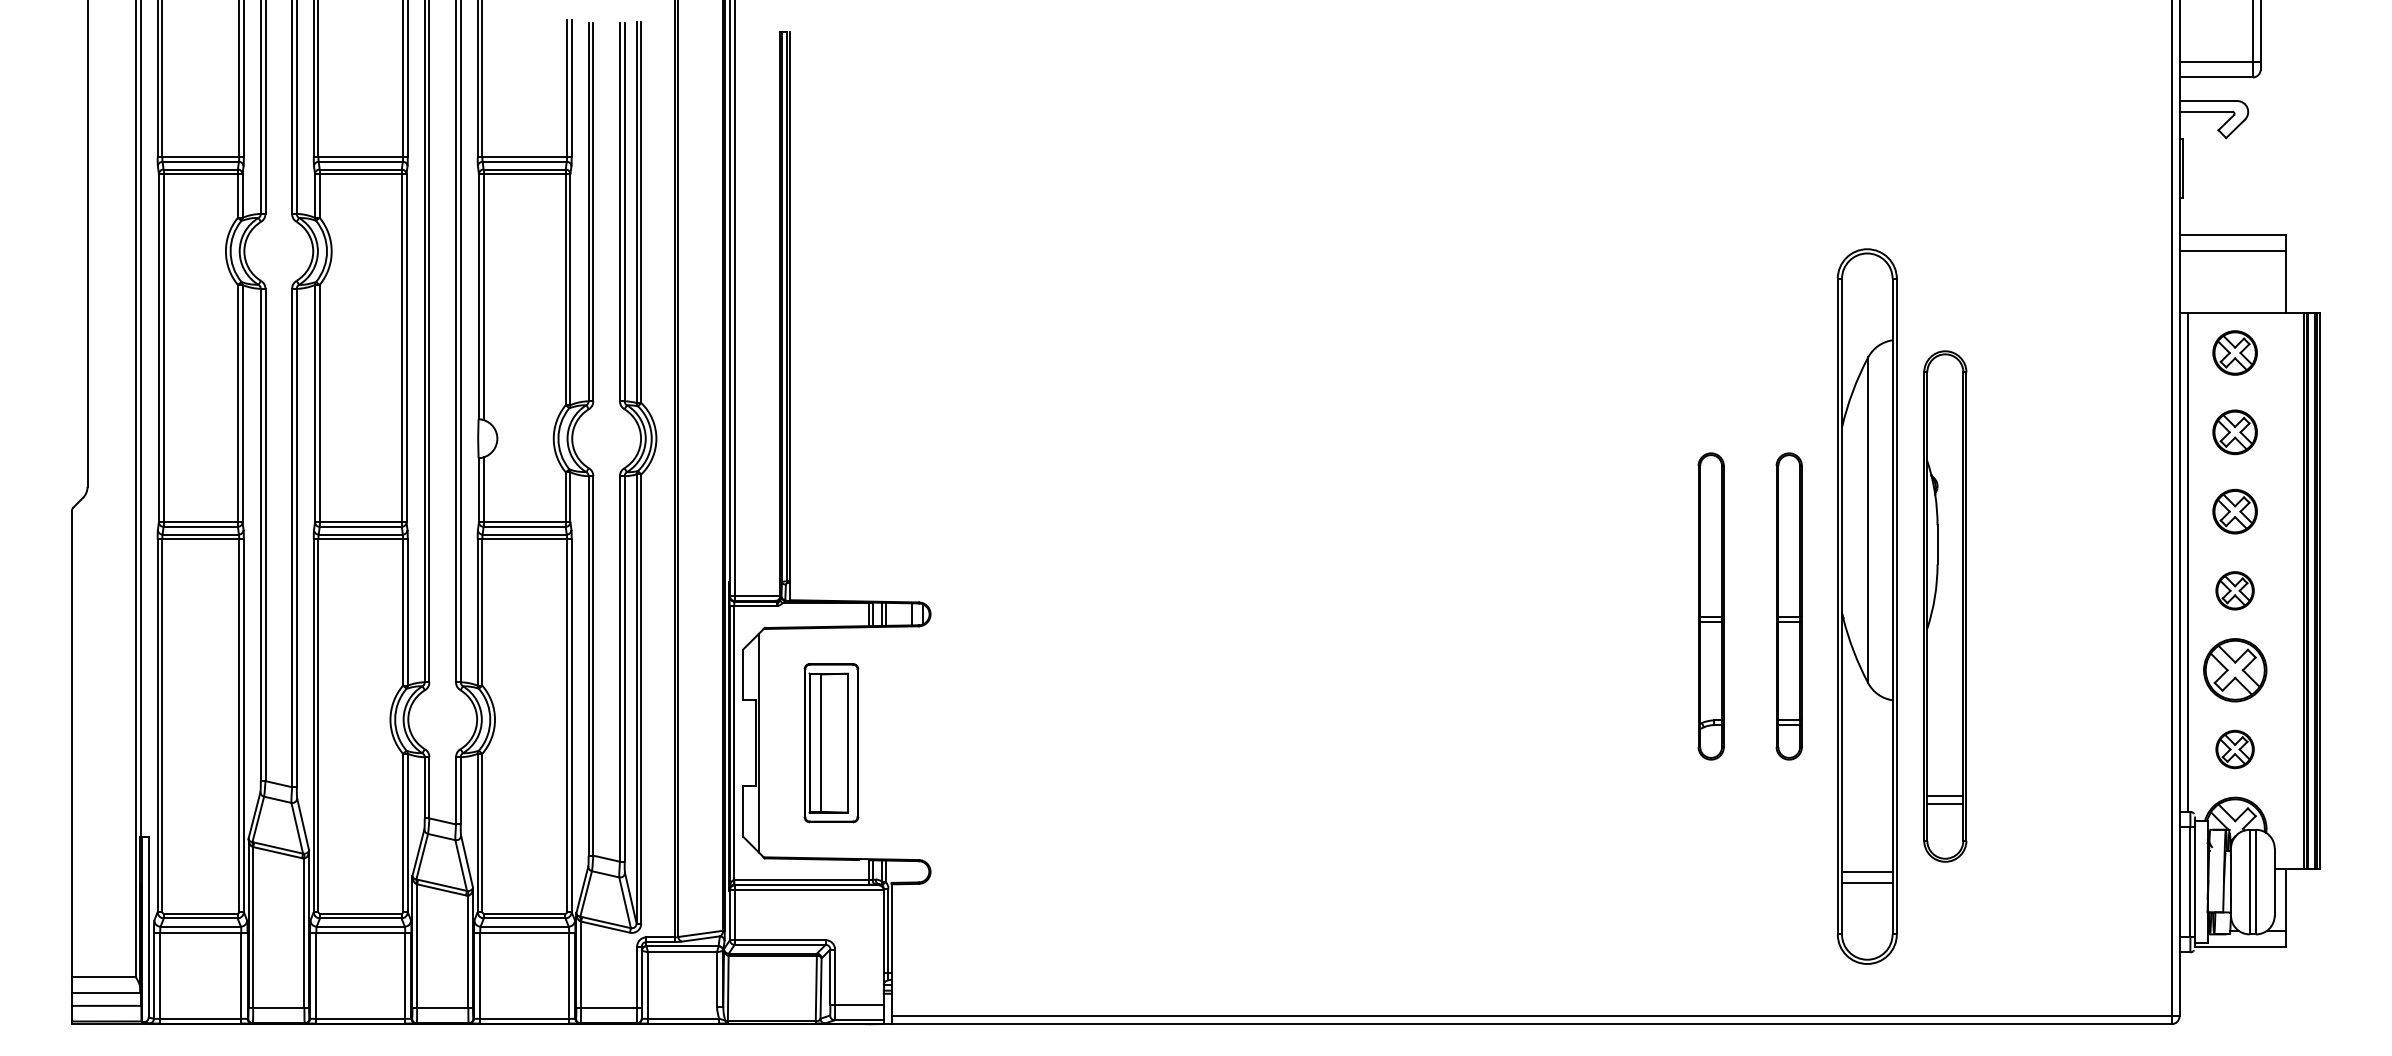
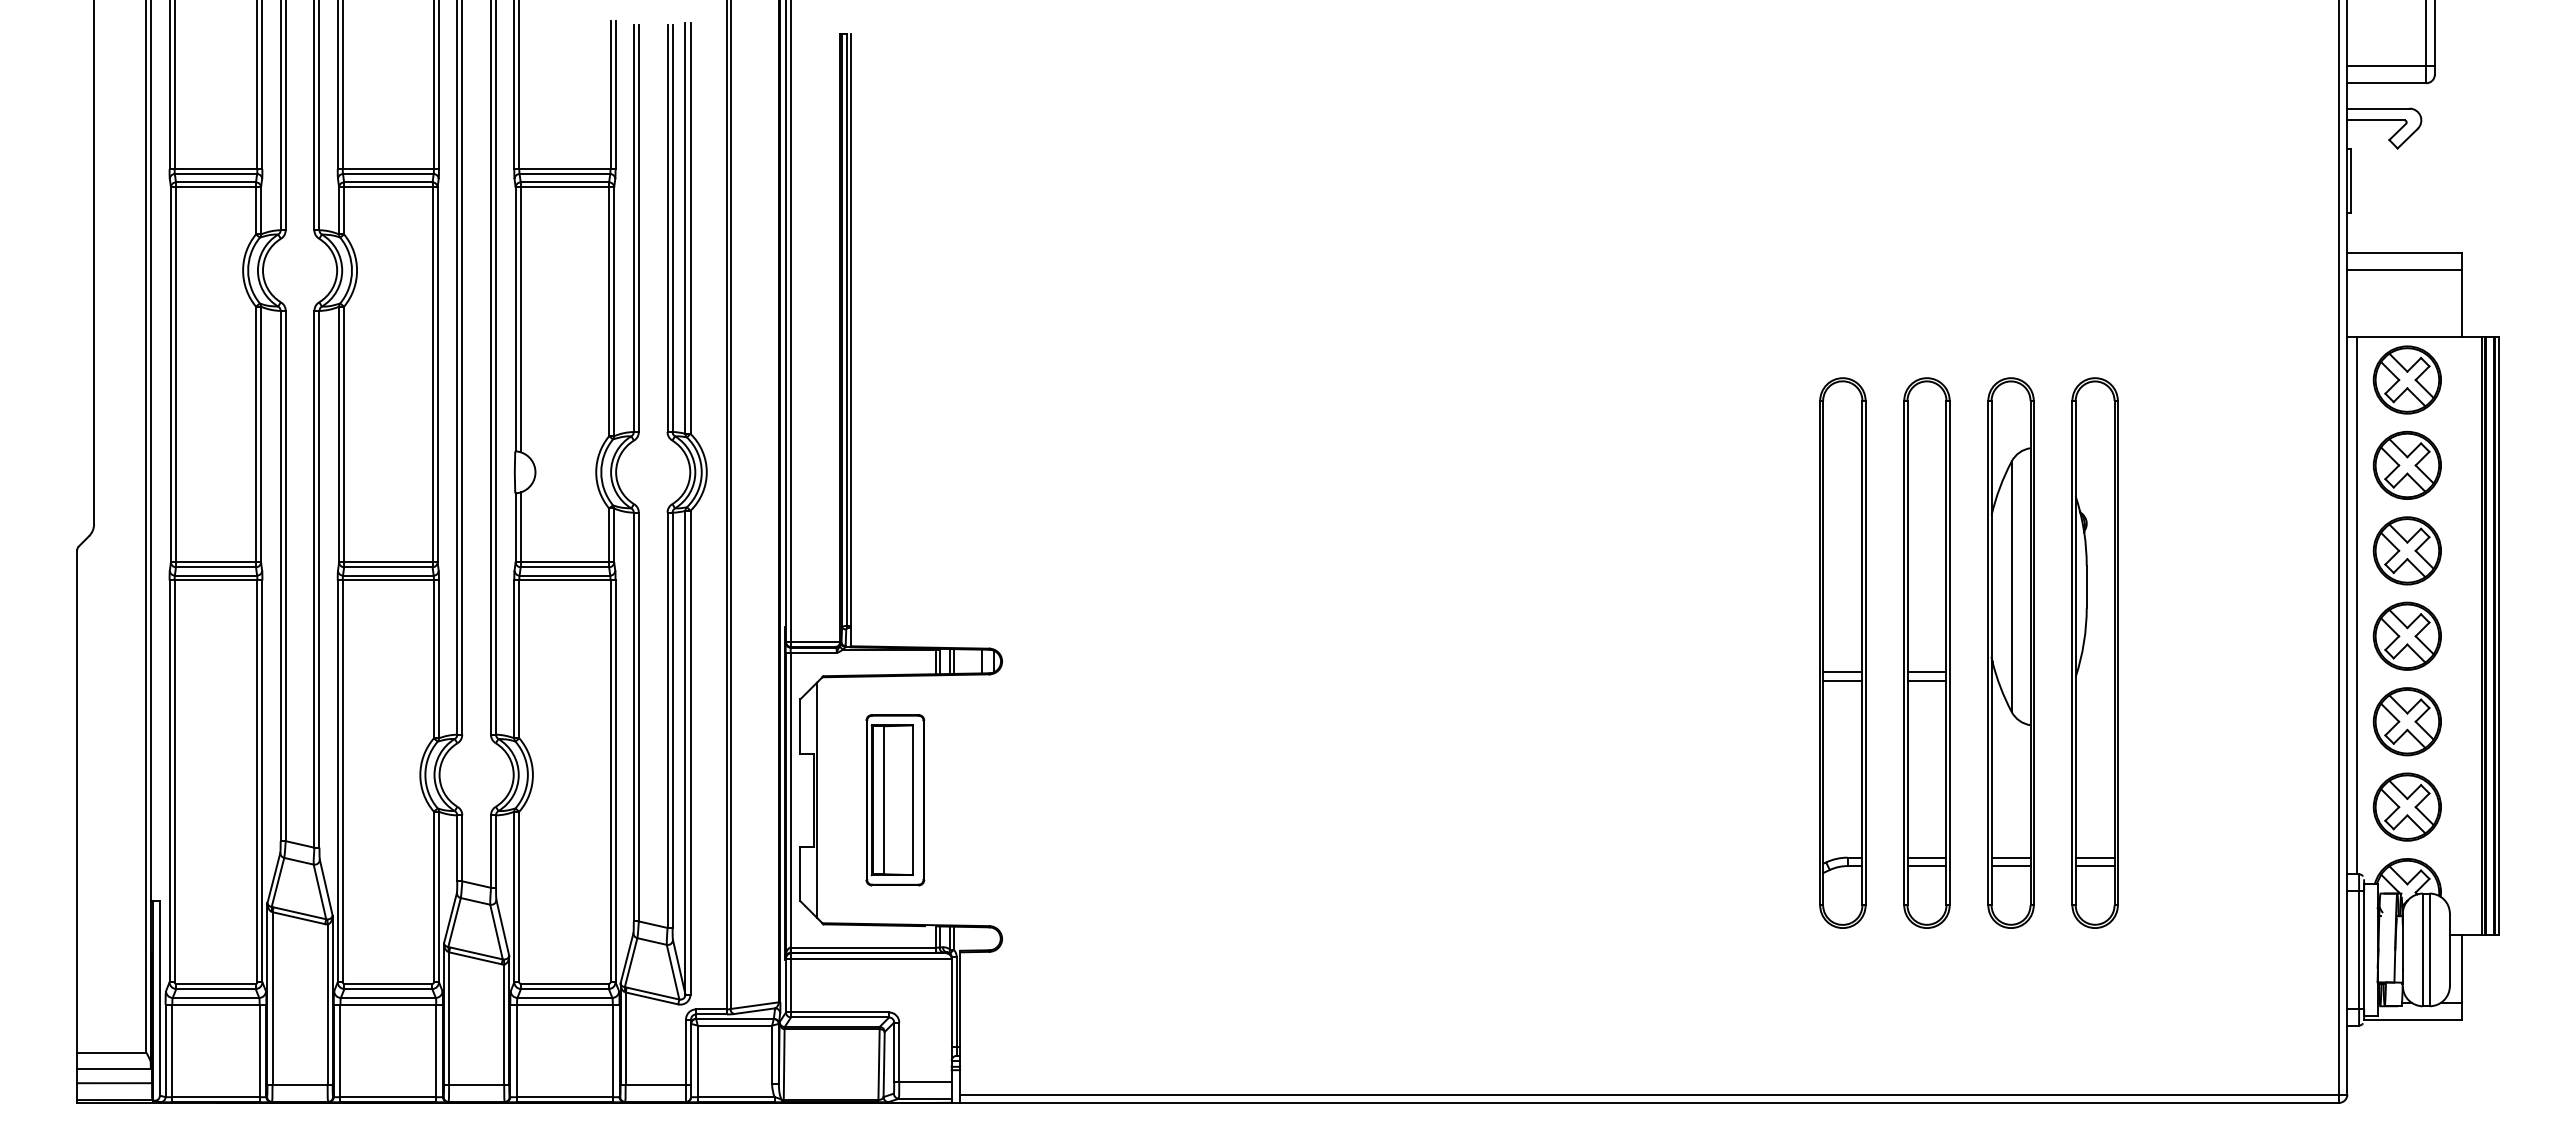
part: (2234, 352) -> (2406, 379), size x1.43
part: (2234, 432) -> (2406, 465), size x1.43
part: (2234, 511) -> (2406, 550), size x1.43
part: (2234, 590) -> (2406, 635), size x1.67
part: (1710, 605) -> (1842, 652), size x1.67
part: (1788, 605) -> (1926, 652), size x1.67
part: (1866, 605) -> (2010, 652), size x0.71
part: (2234, 748) -> (2406, 806), size x1.67

